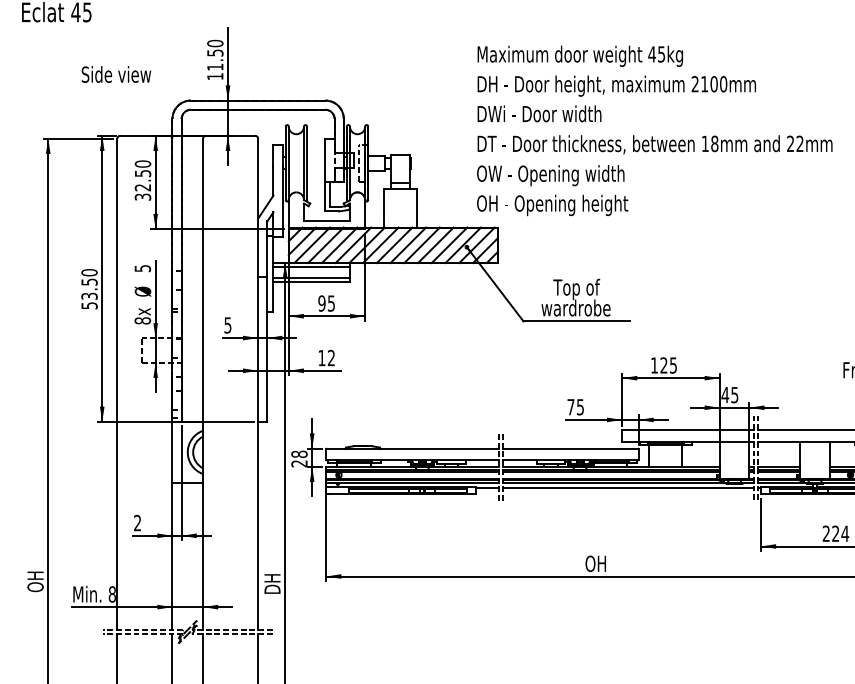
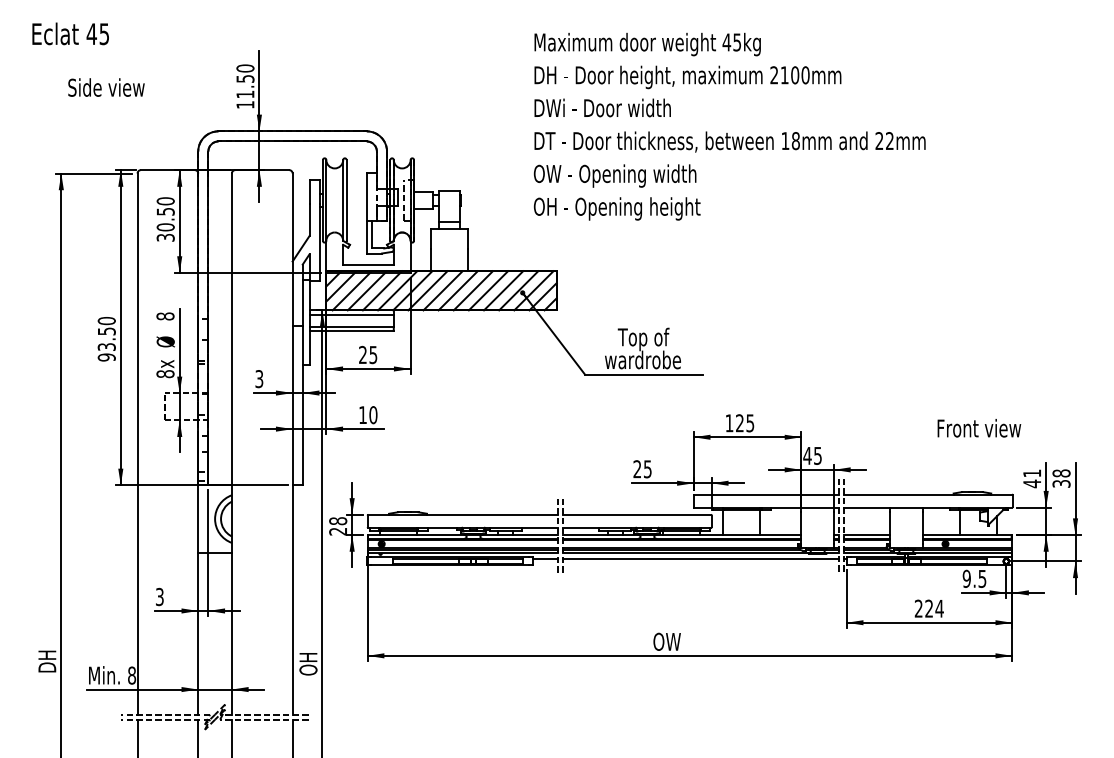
text: (116, 74) -> (106, 87), moved
text: (654, 130) -> (729, 126), moved
text: (142, 187) -> (165, 227), 32.50 -> 30.50
text: (142, 268) -> (165, 316), 5 -> 8
text: (321, 303) -> (362, 355), 95 -> 25
text: (89, 305) -> (106, 357), 53.50 -> 93.50
text: (228, 324) -> (259, 378), 5 -> 3
text: (331, 358) -> (373, 415), 12 -> 10
text: (571, 407) -> (637, 469), 75 -> 25
text: (137, 523) -> (159, 597), 2 -> 3
text: (603, 563) -> (673, 641), OH -> OW
text: (35, 581) -> (47, 661), OH -> DH
text: (272, 584) -> (308, 664), DH -> OH

